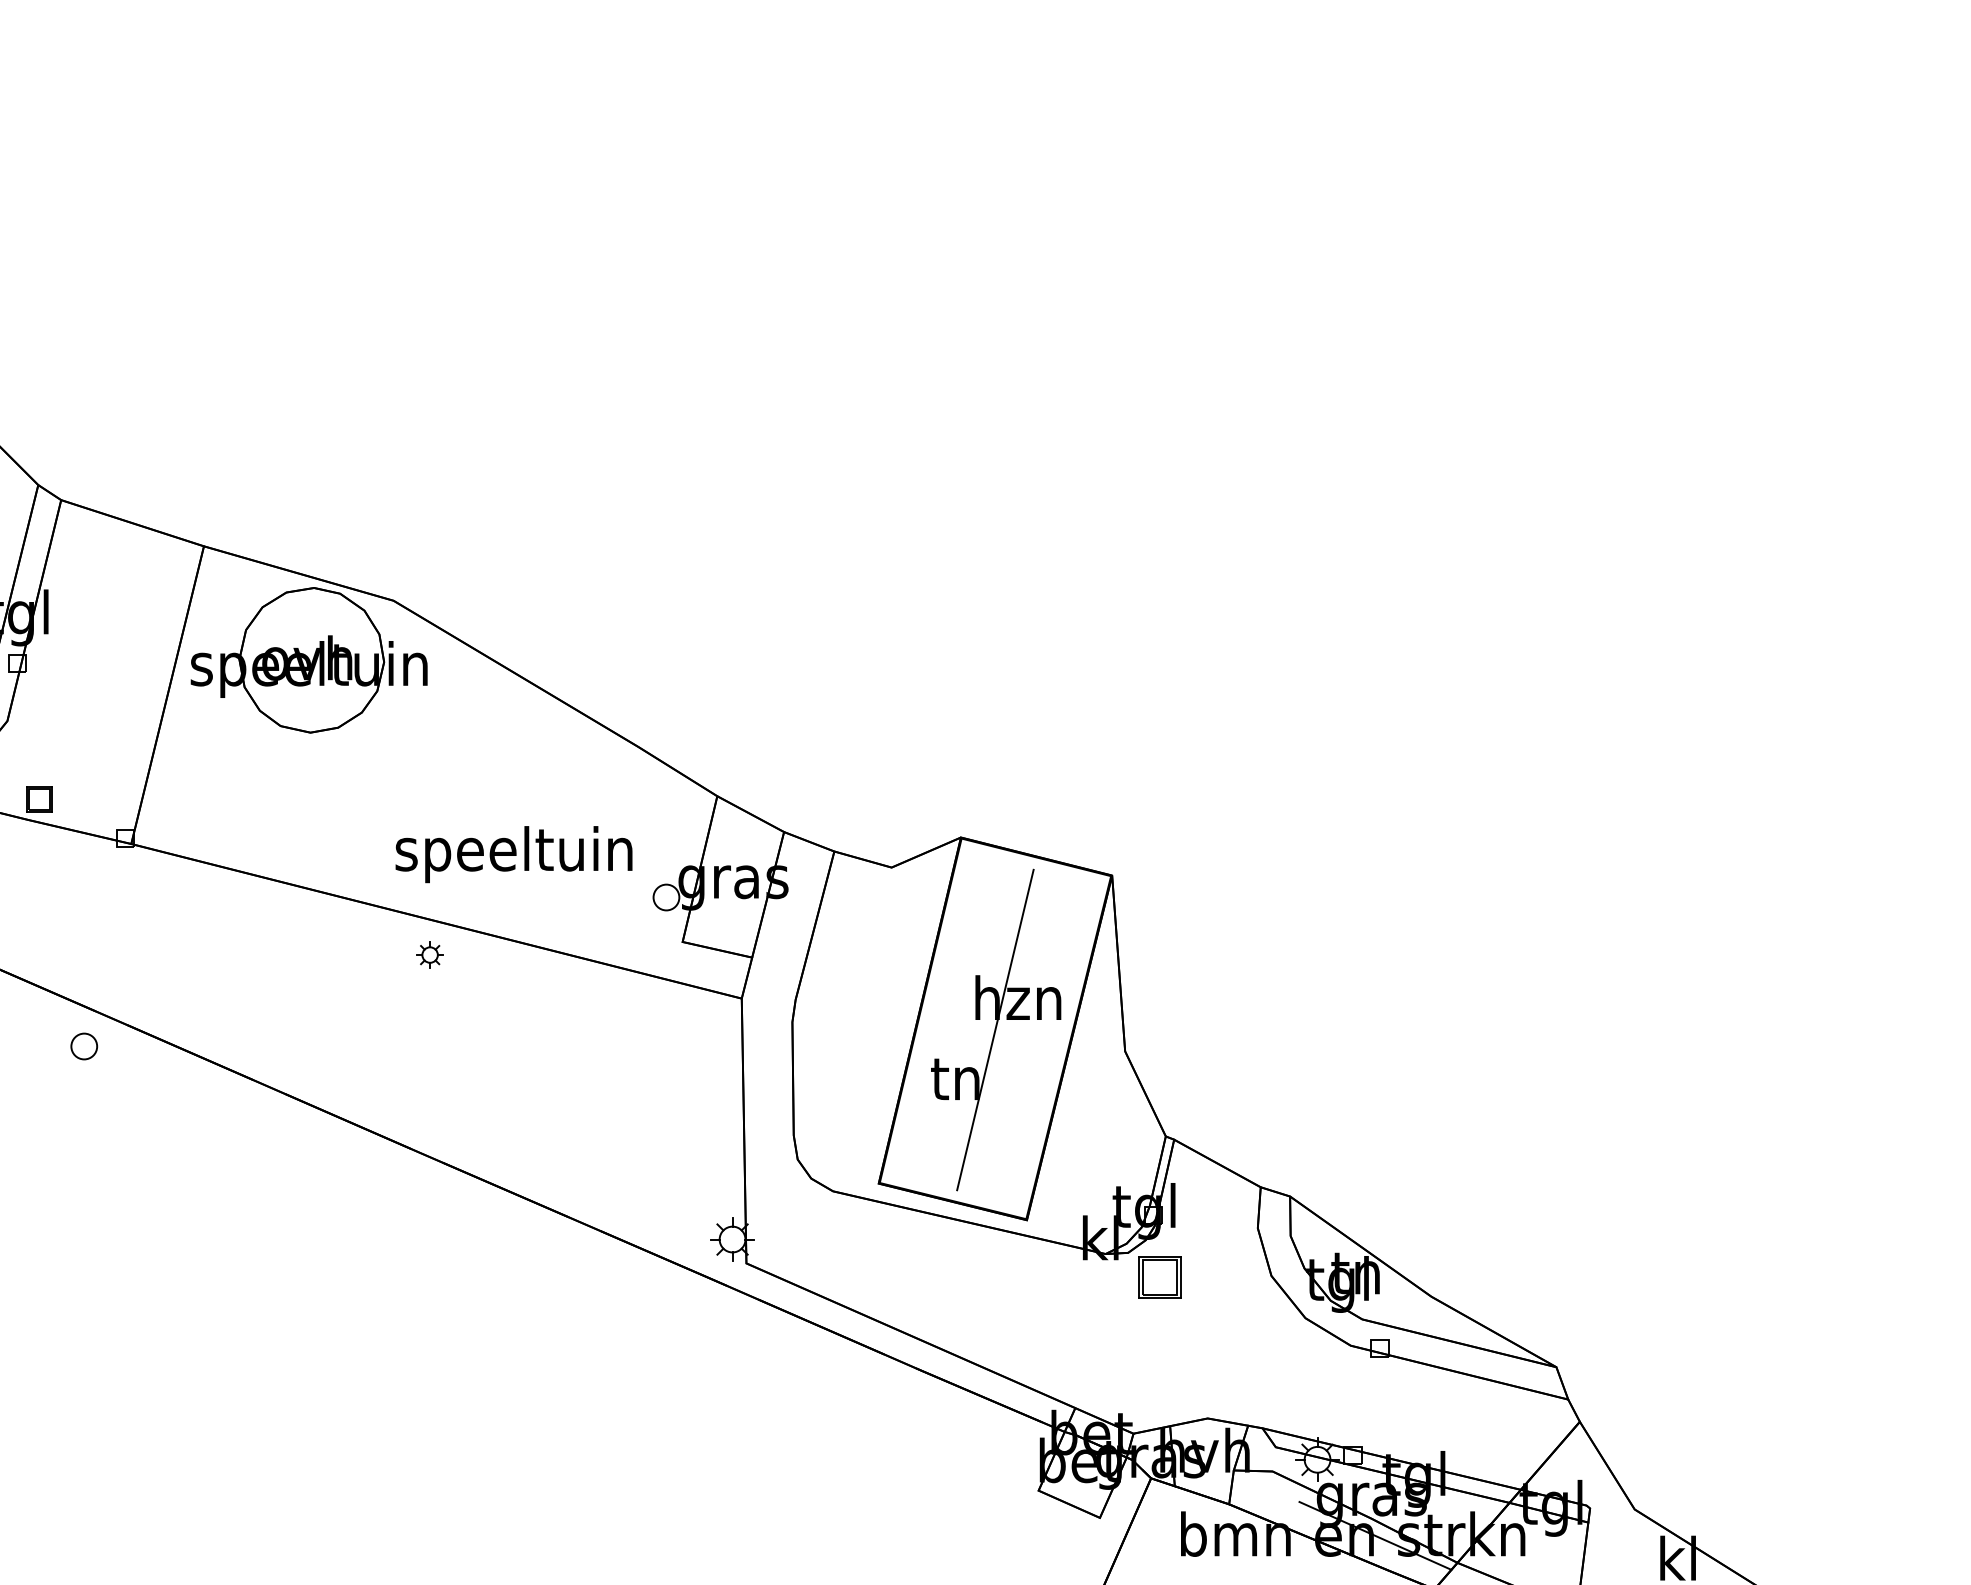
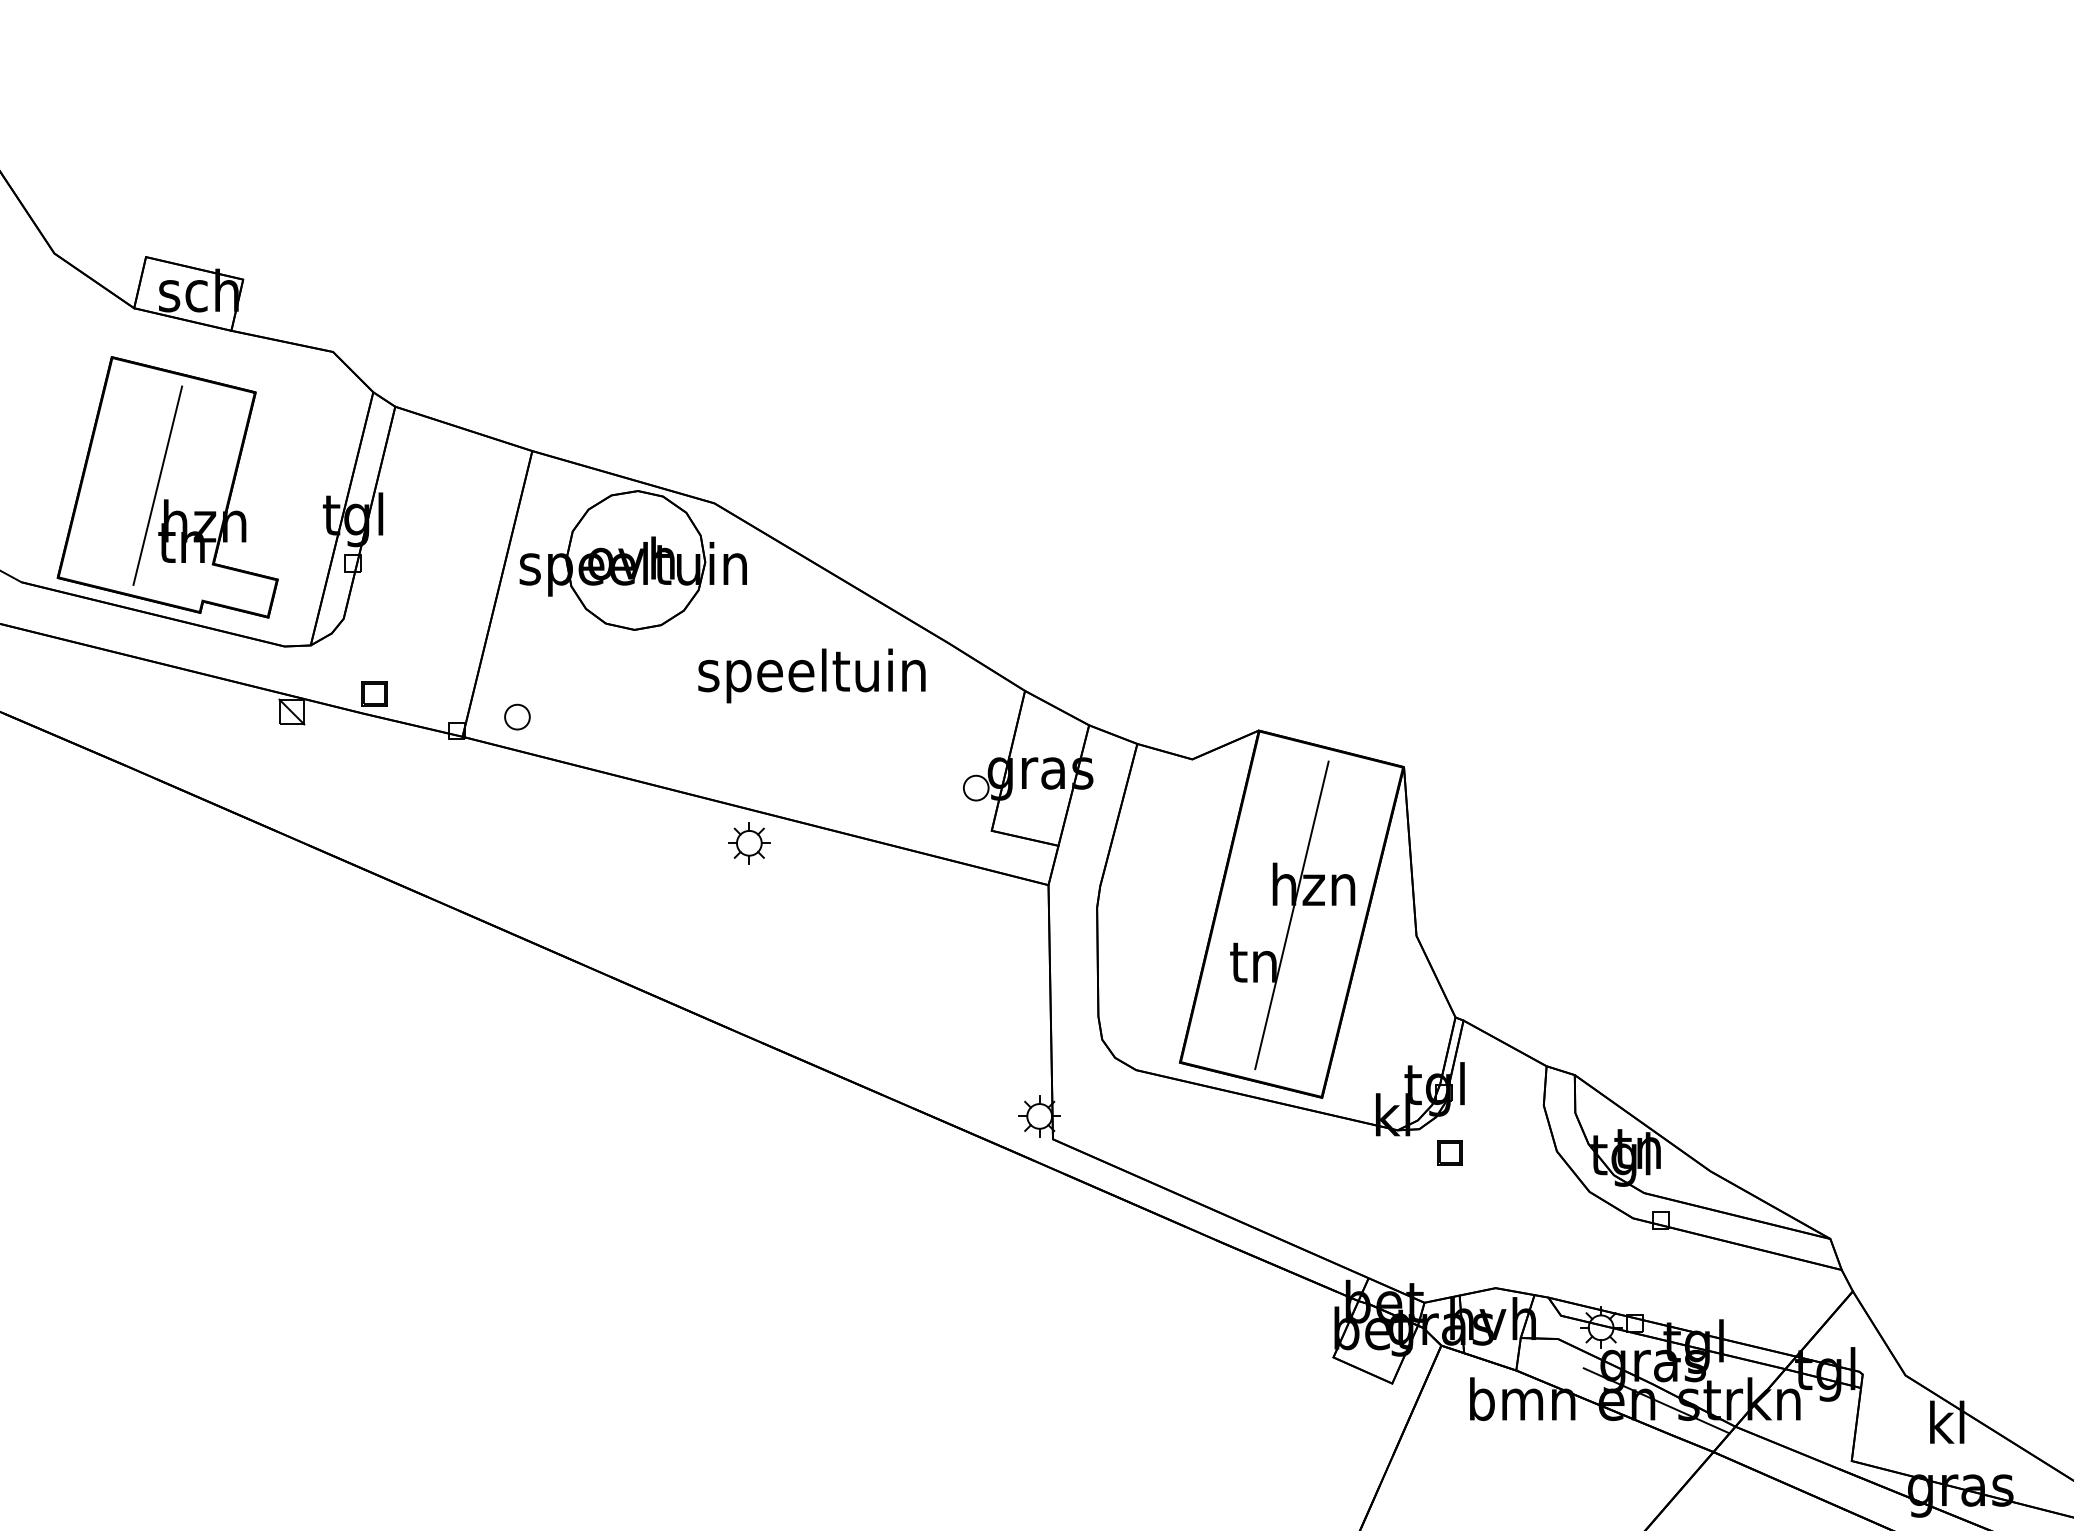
text: (513, 854) -> (811, 675), moved
part: (430, 955) -> (749, 843), size x1.67
part: (84, 1045) -> (517, 716), moved
part: (1159, 1277) -> (1449, 1152), size x0.62

